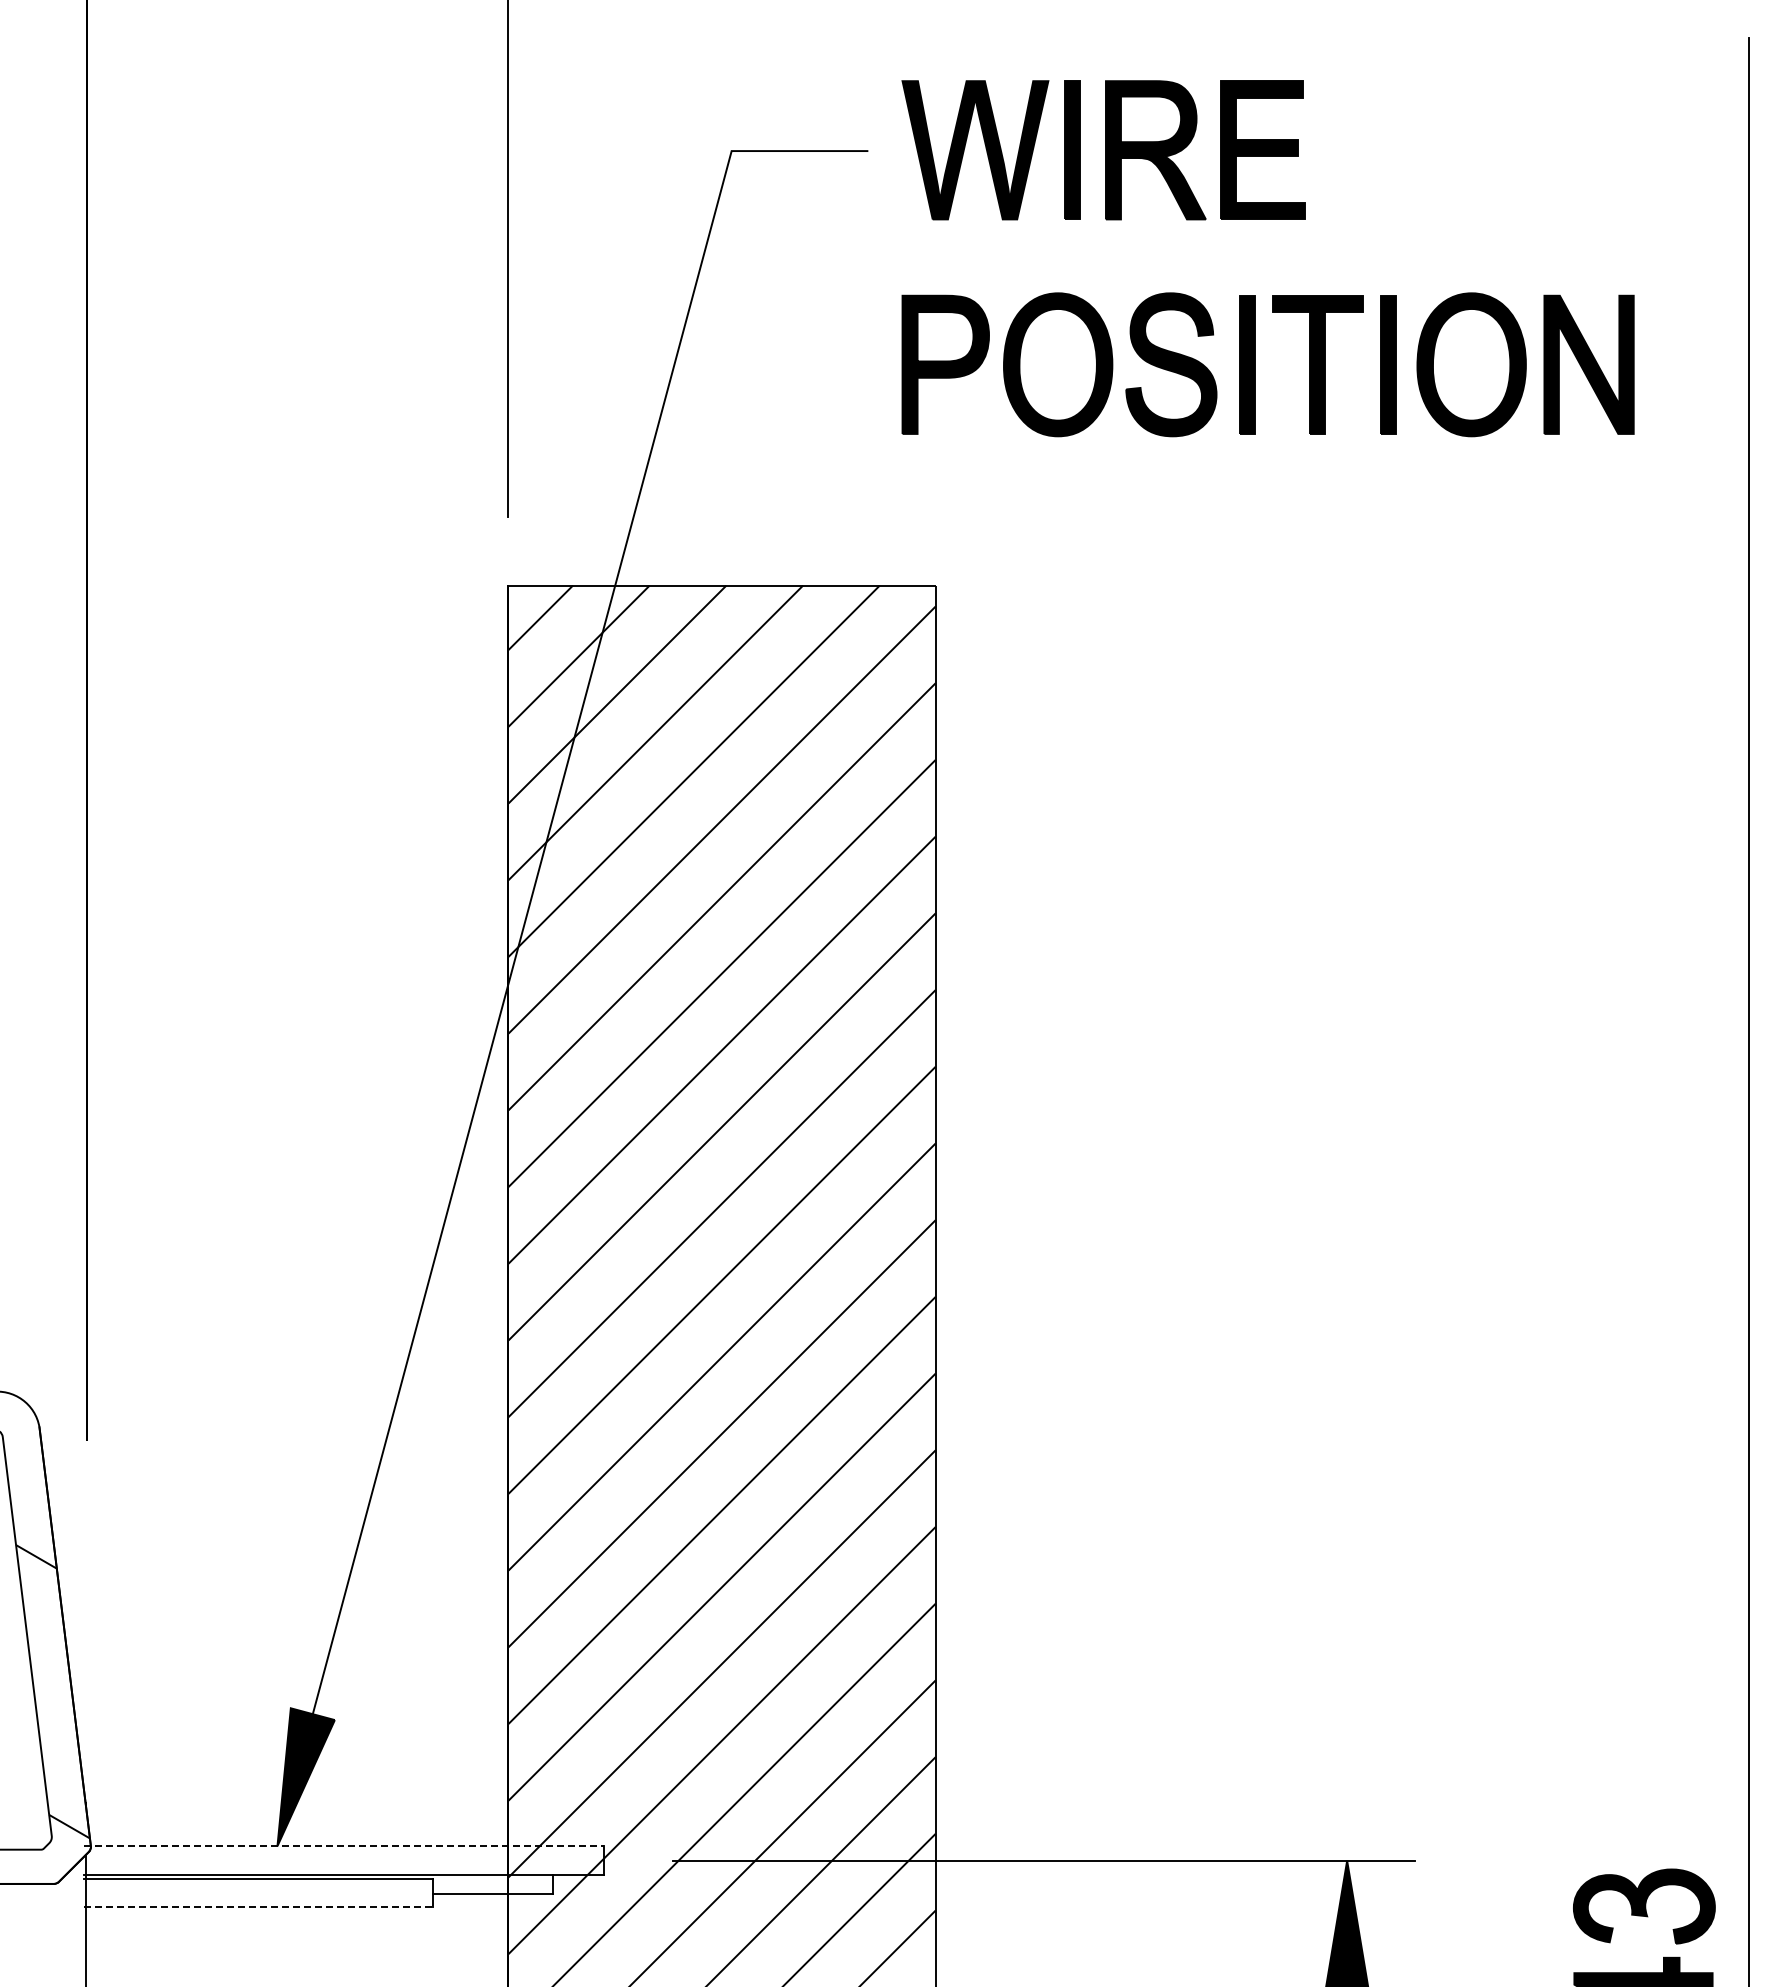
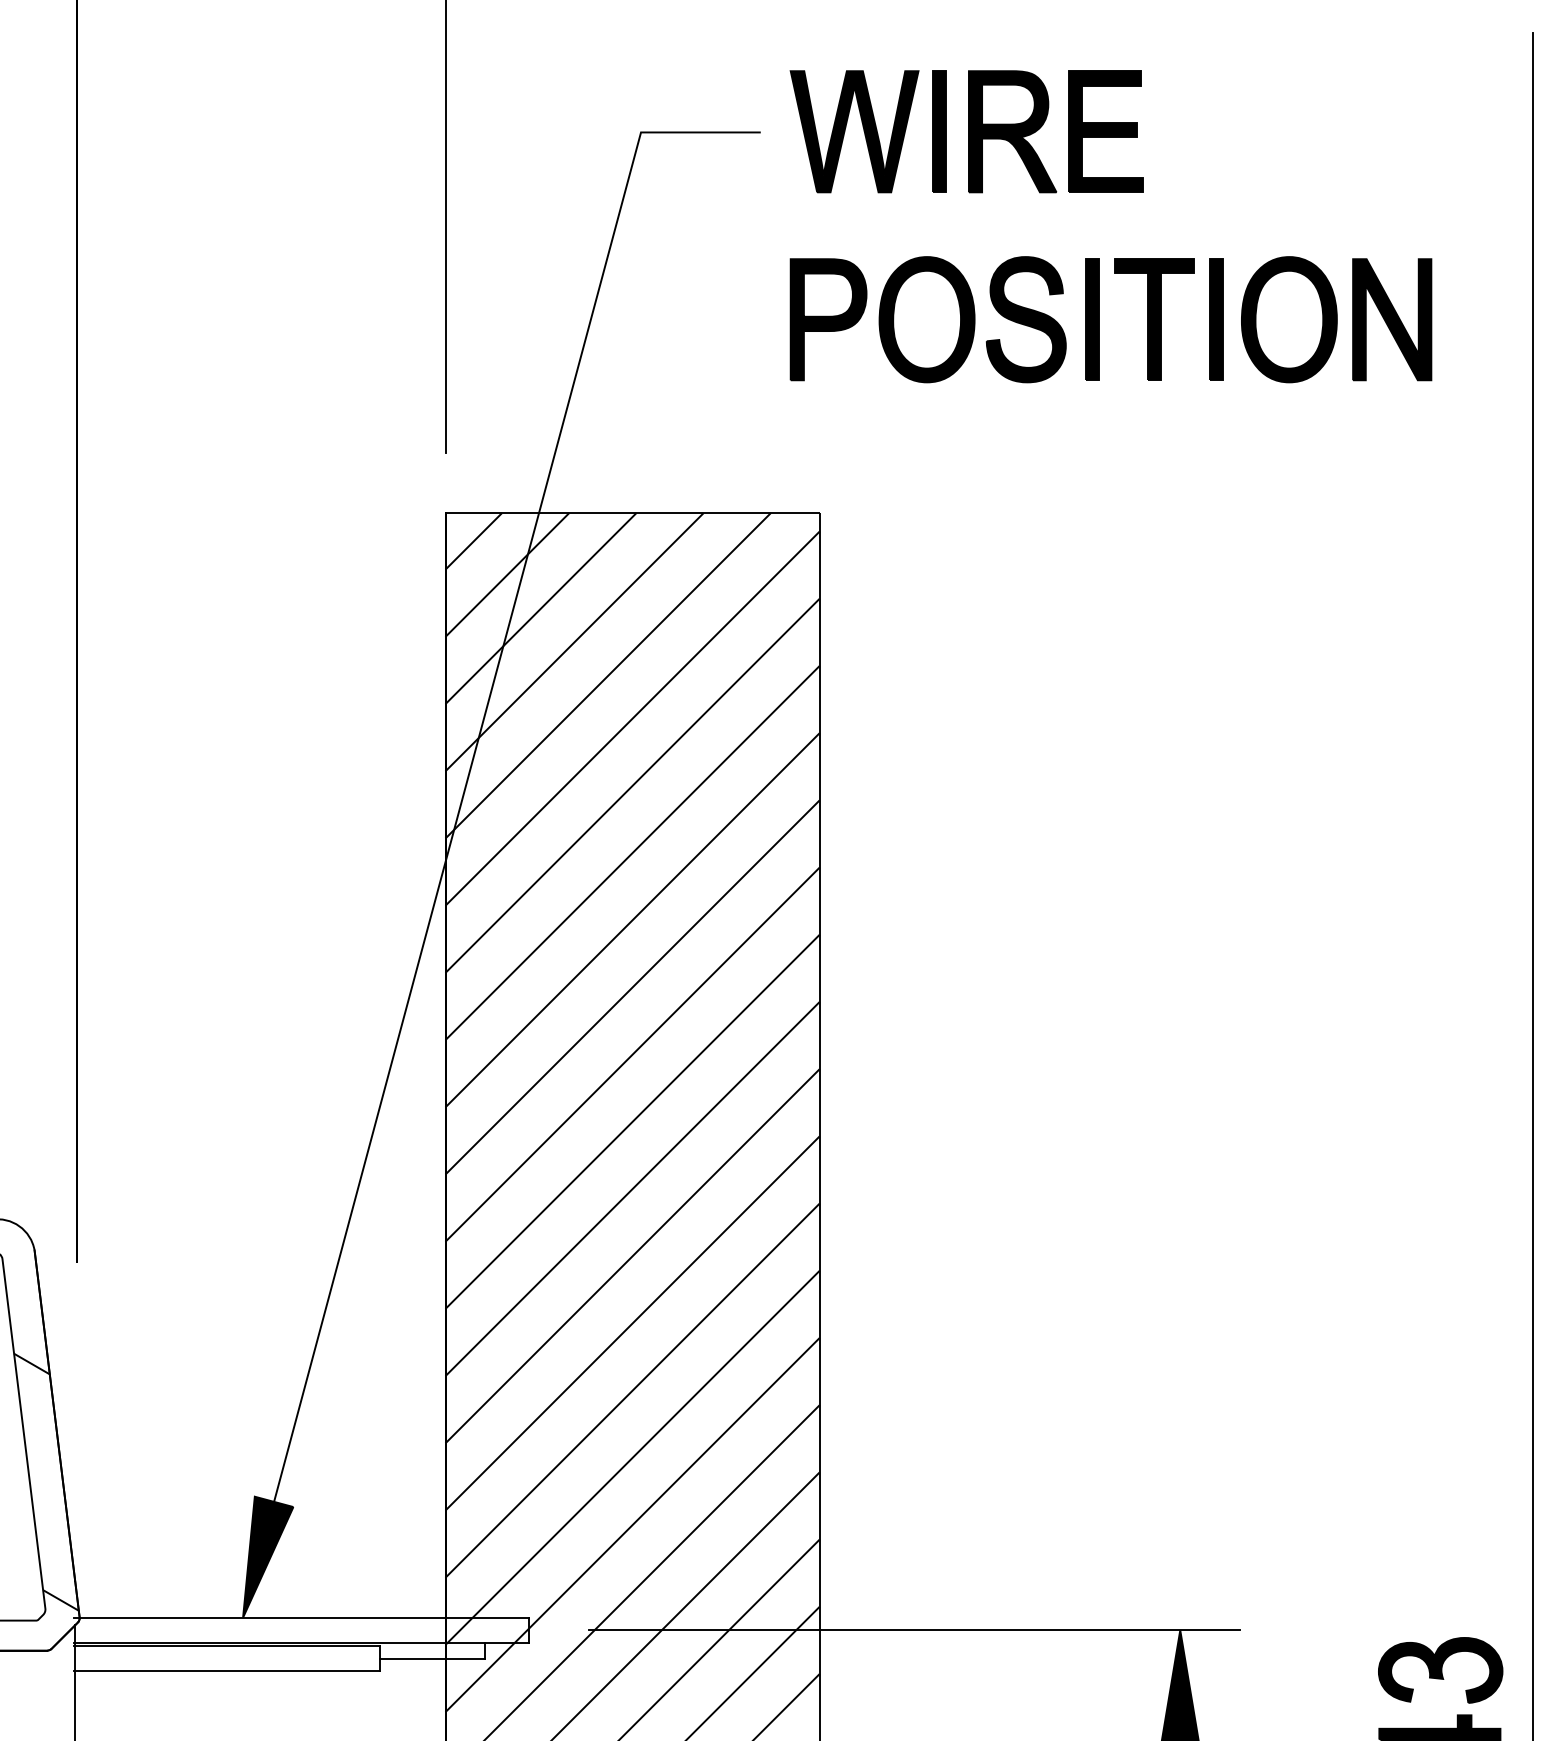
line: (344, 1846) -> (301, 1617), dashed -> solid
line: (258, 1907) -> (226, 1671), dashed -> solid

